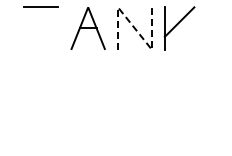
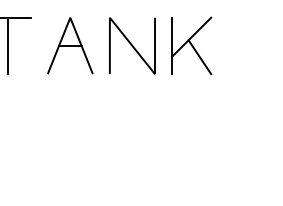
line: (41, 28) -> (8, 45), added
line: (135, 29) -> (133, 47), dashed -> solid
line: (185, 36) -> (199, 56), added

